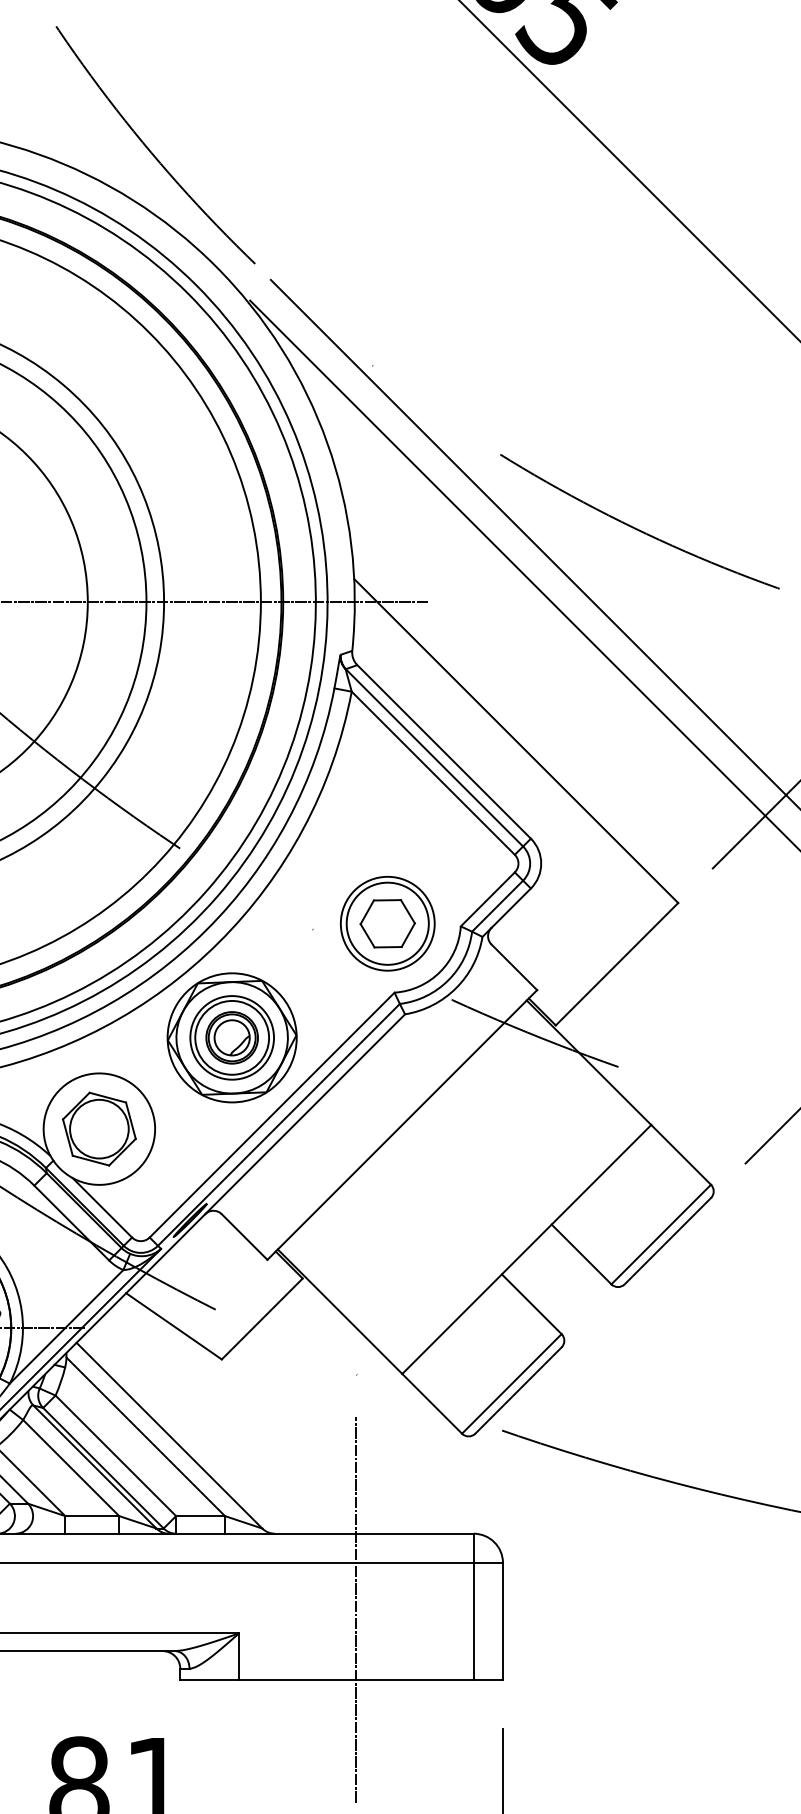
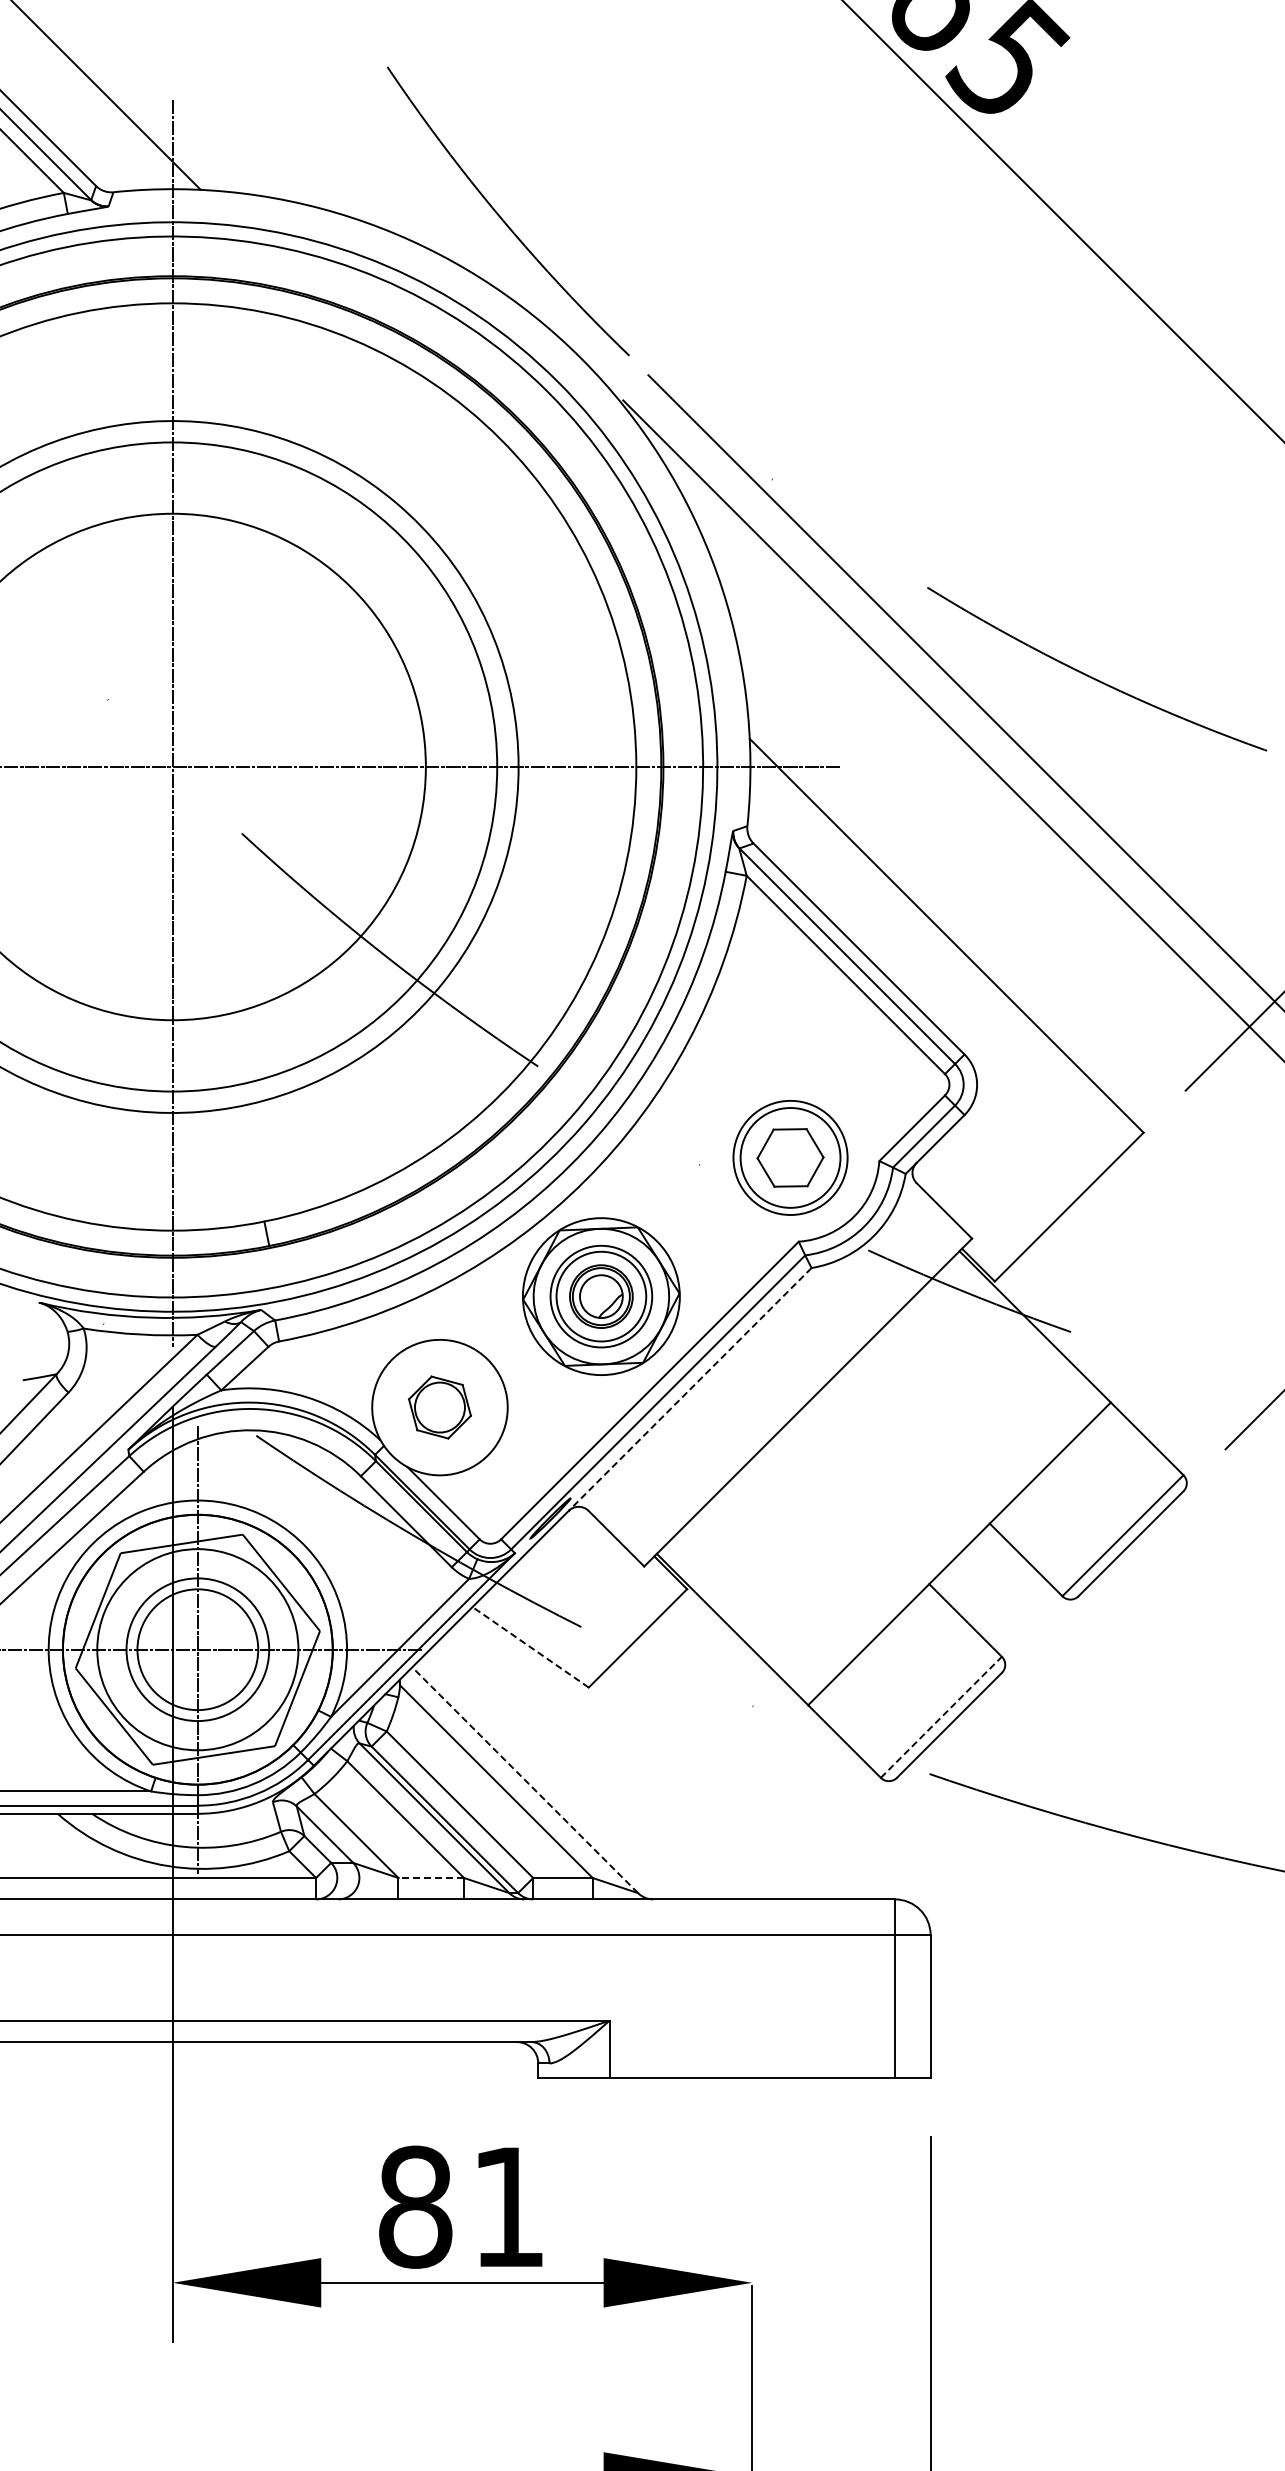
line: (305, 1114) -> (690, 1389), solid -> dashed
part: (99, 1129) -> (439, 1407), size x0.7
line: (173, 1326) -> (530, 1647), solid -> dashed
line: (511, 1384) -> (941, 1717), solid -> dashed
line: (169, 1435) -> (525, 1780), solid -> dashed
line: (92, 1516) -> (431, 1878), solid -> dashed
line: (356, 1609) -> (752, 1991), removed

